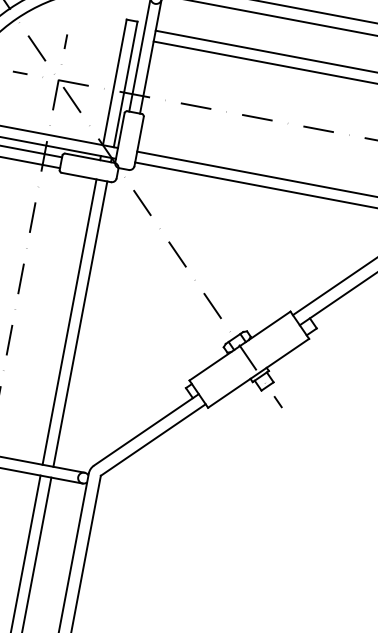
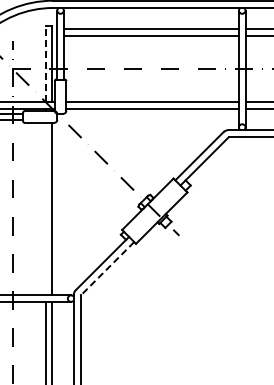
line: (114, 82) -> (45, 64), solid -> dashed
line: (69, 321) -> (45, 208), removed
line: (153, 439) -> (107, 268), solid -> dashed

